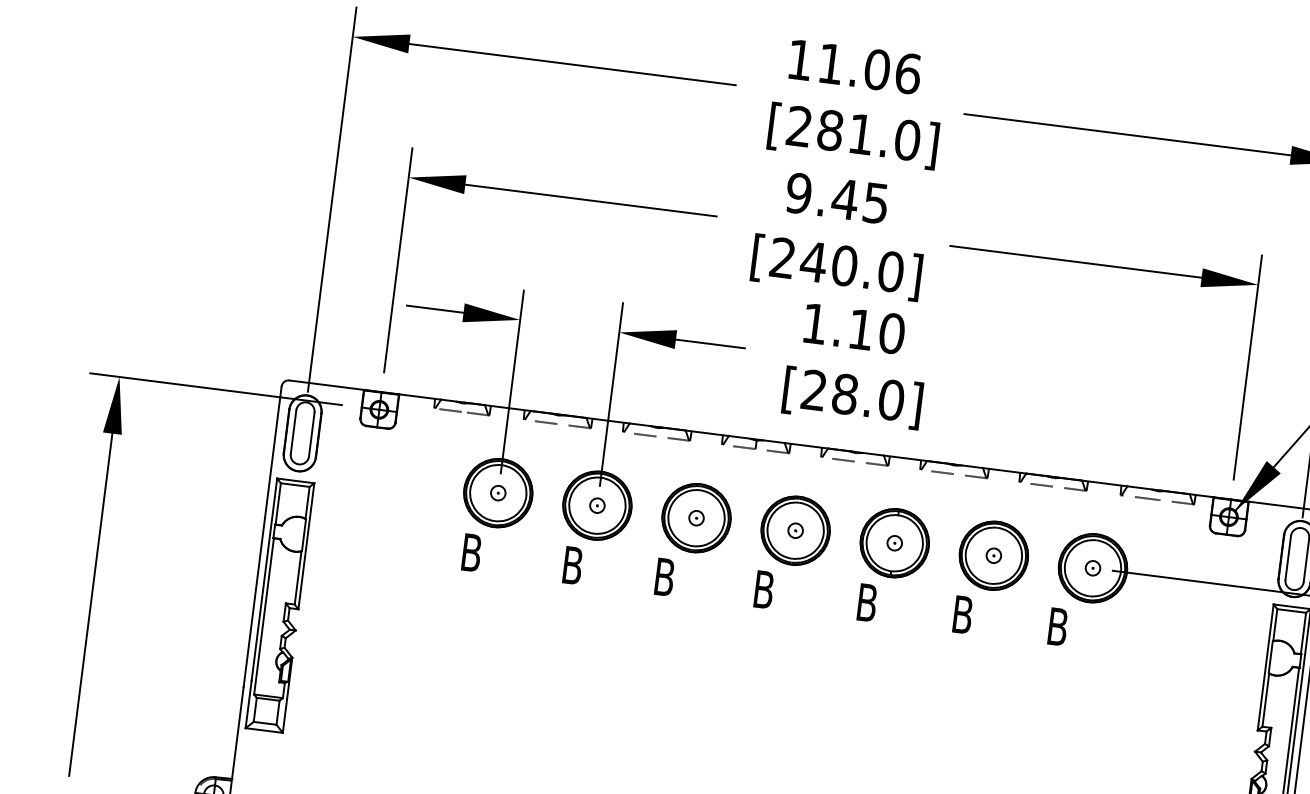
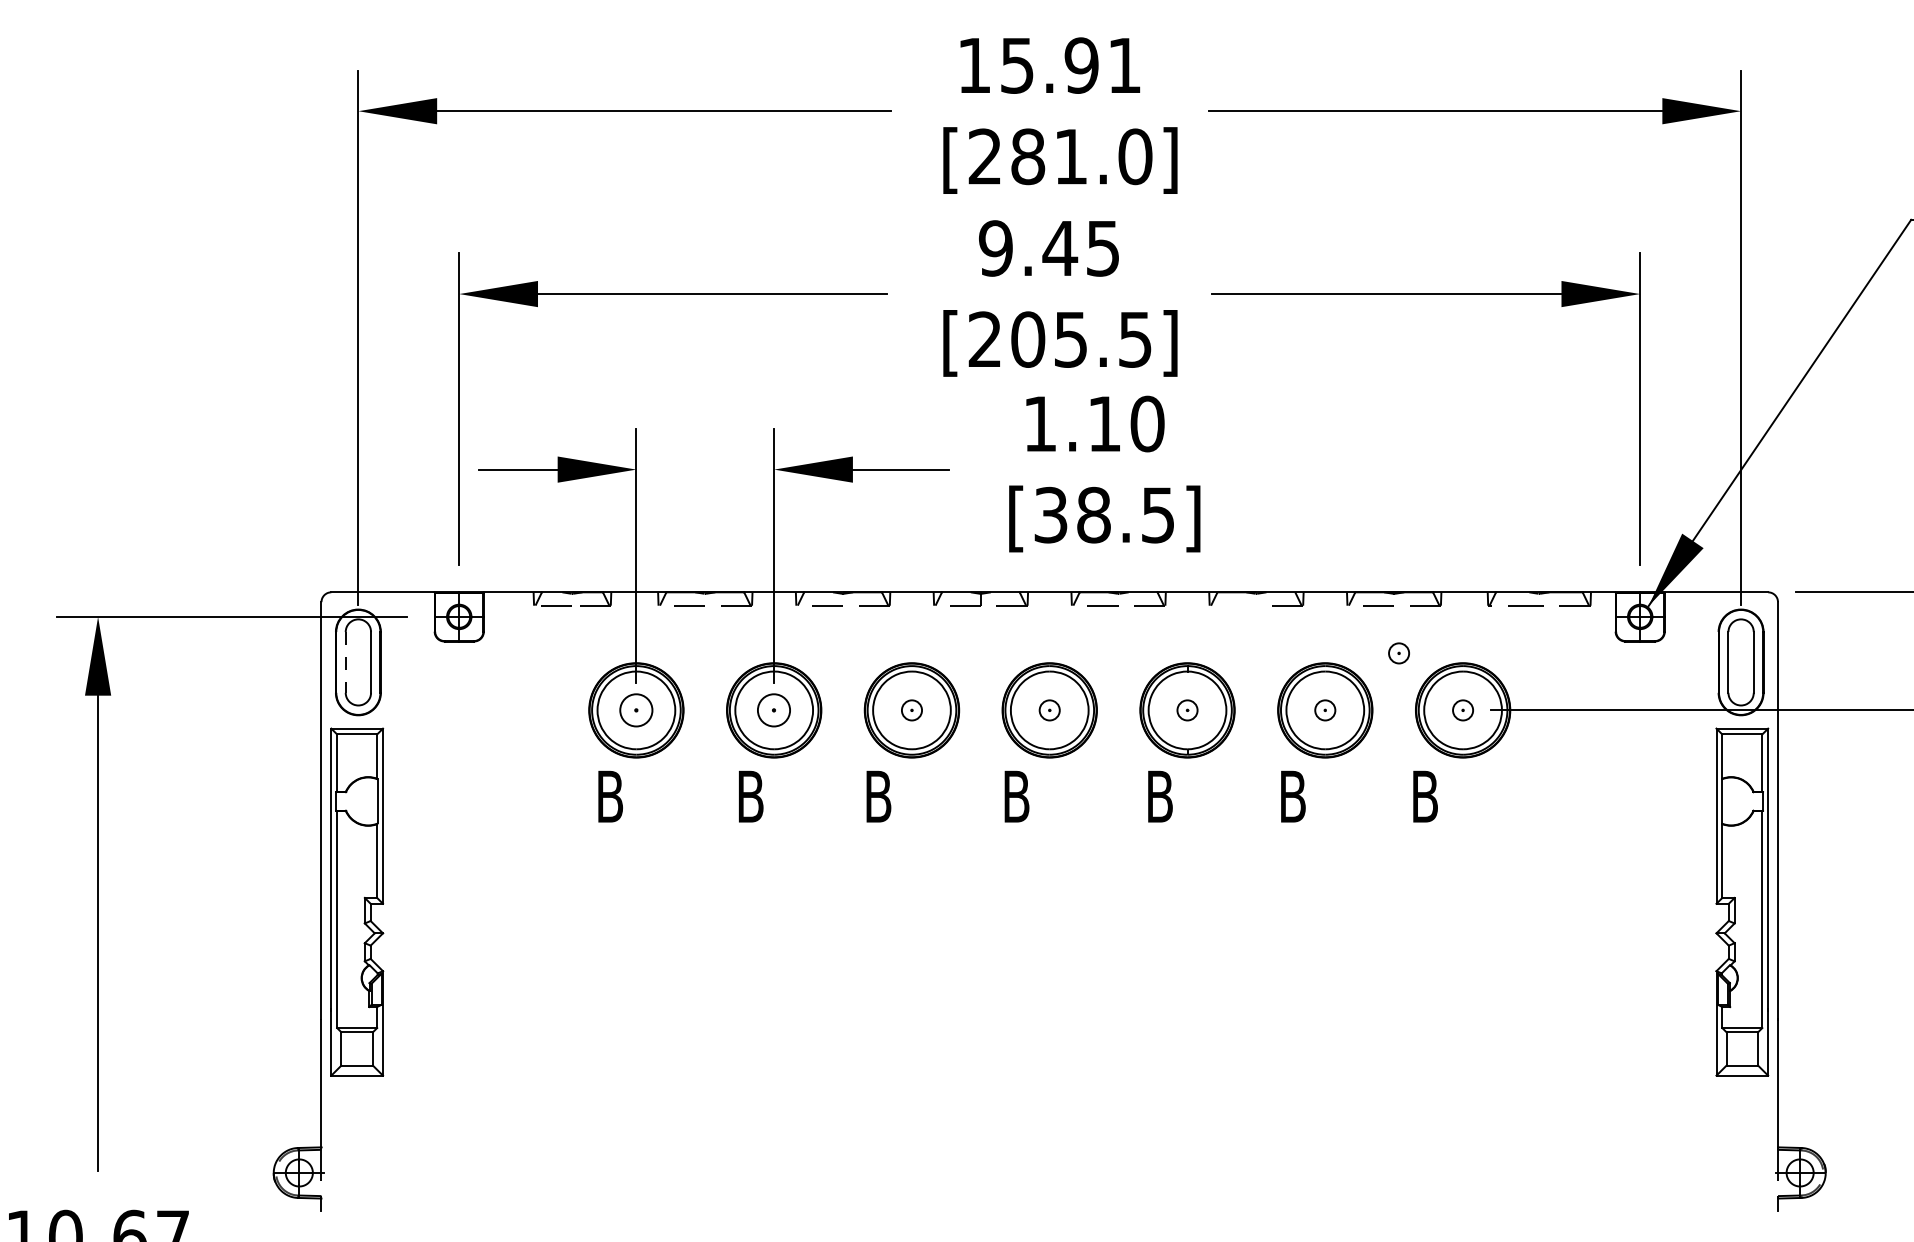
text: (869, 68) -> (1071, 65), 11.06 -> 15.91
text: (852, 266) -> (1081, 339), [240.0] -> [205.5]
text: (852, 394) -> (1104, 514), [28.0] -> [38.5]
line: (293, 432) -> (345, 662), solid -> dashed
line: (942, 472) -> (1240, 605), removed
part: (498, 493) -> (636, 710), size x1.6
part: (597, 505) -> (774, 710), size x1.6
part: (1051, 521) -> (1398, 653), added

